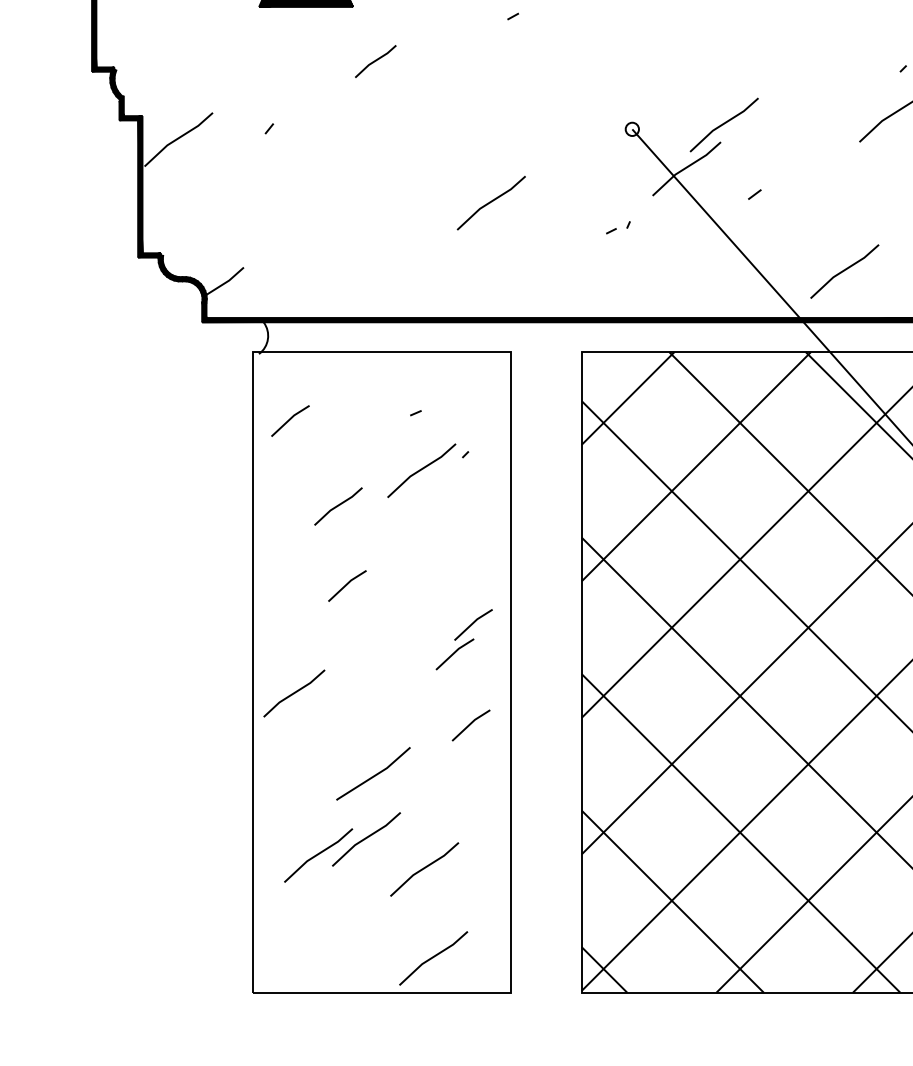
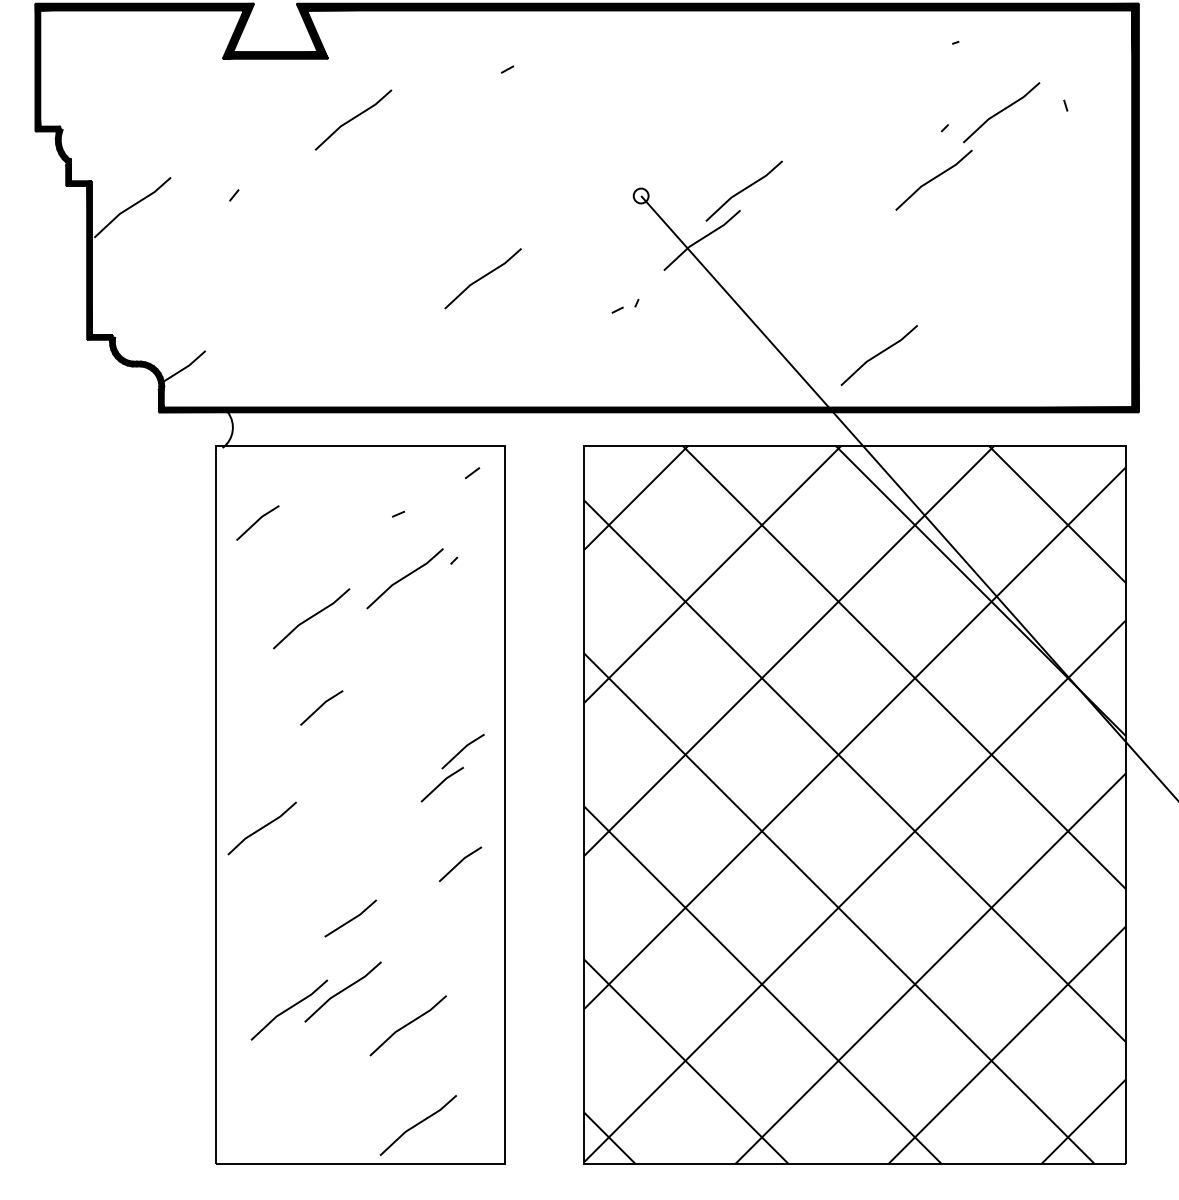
part: (375, 61) -> (353, 119), size x1.67
line: (754, 194) -> (472, 473), moved
part: (338, 506) -> (311, 618), size x1.43
part: (373, 773) -> (350, 918), size x0.62

